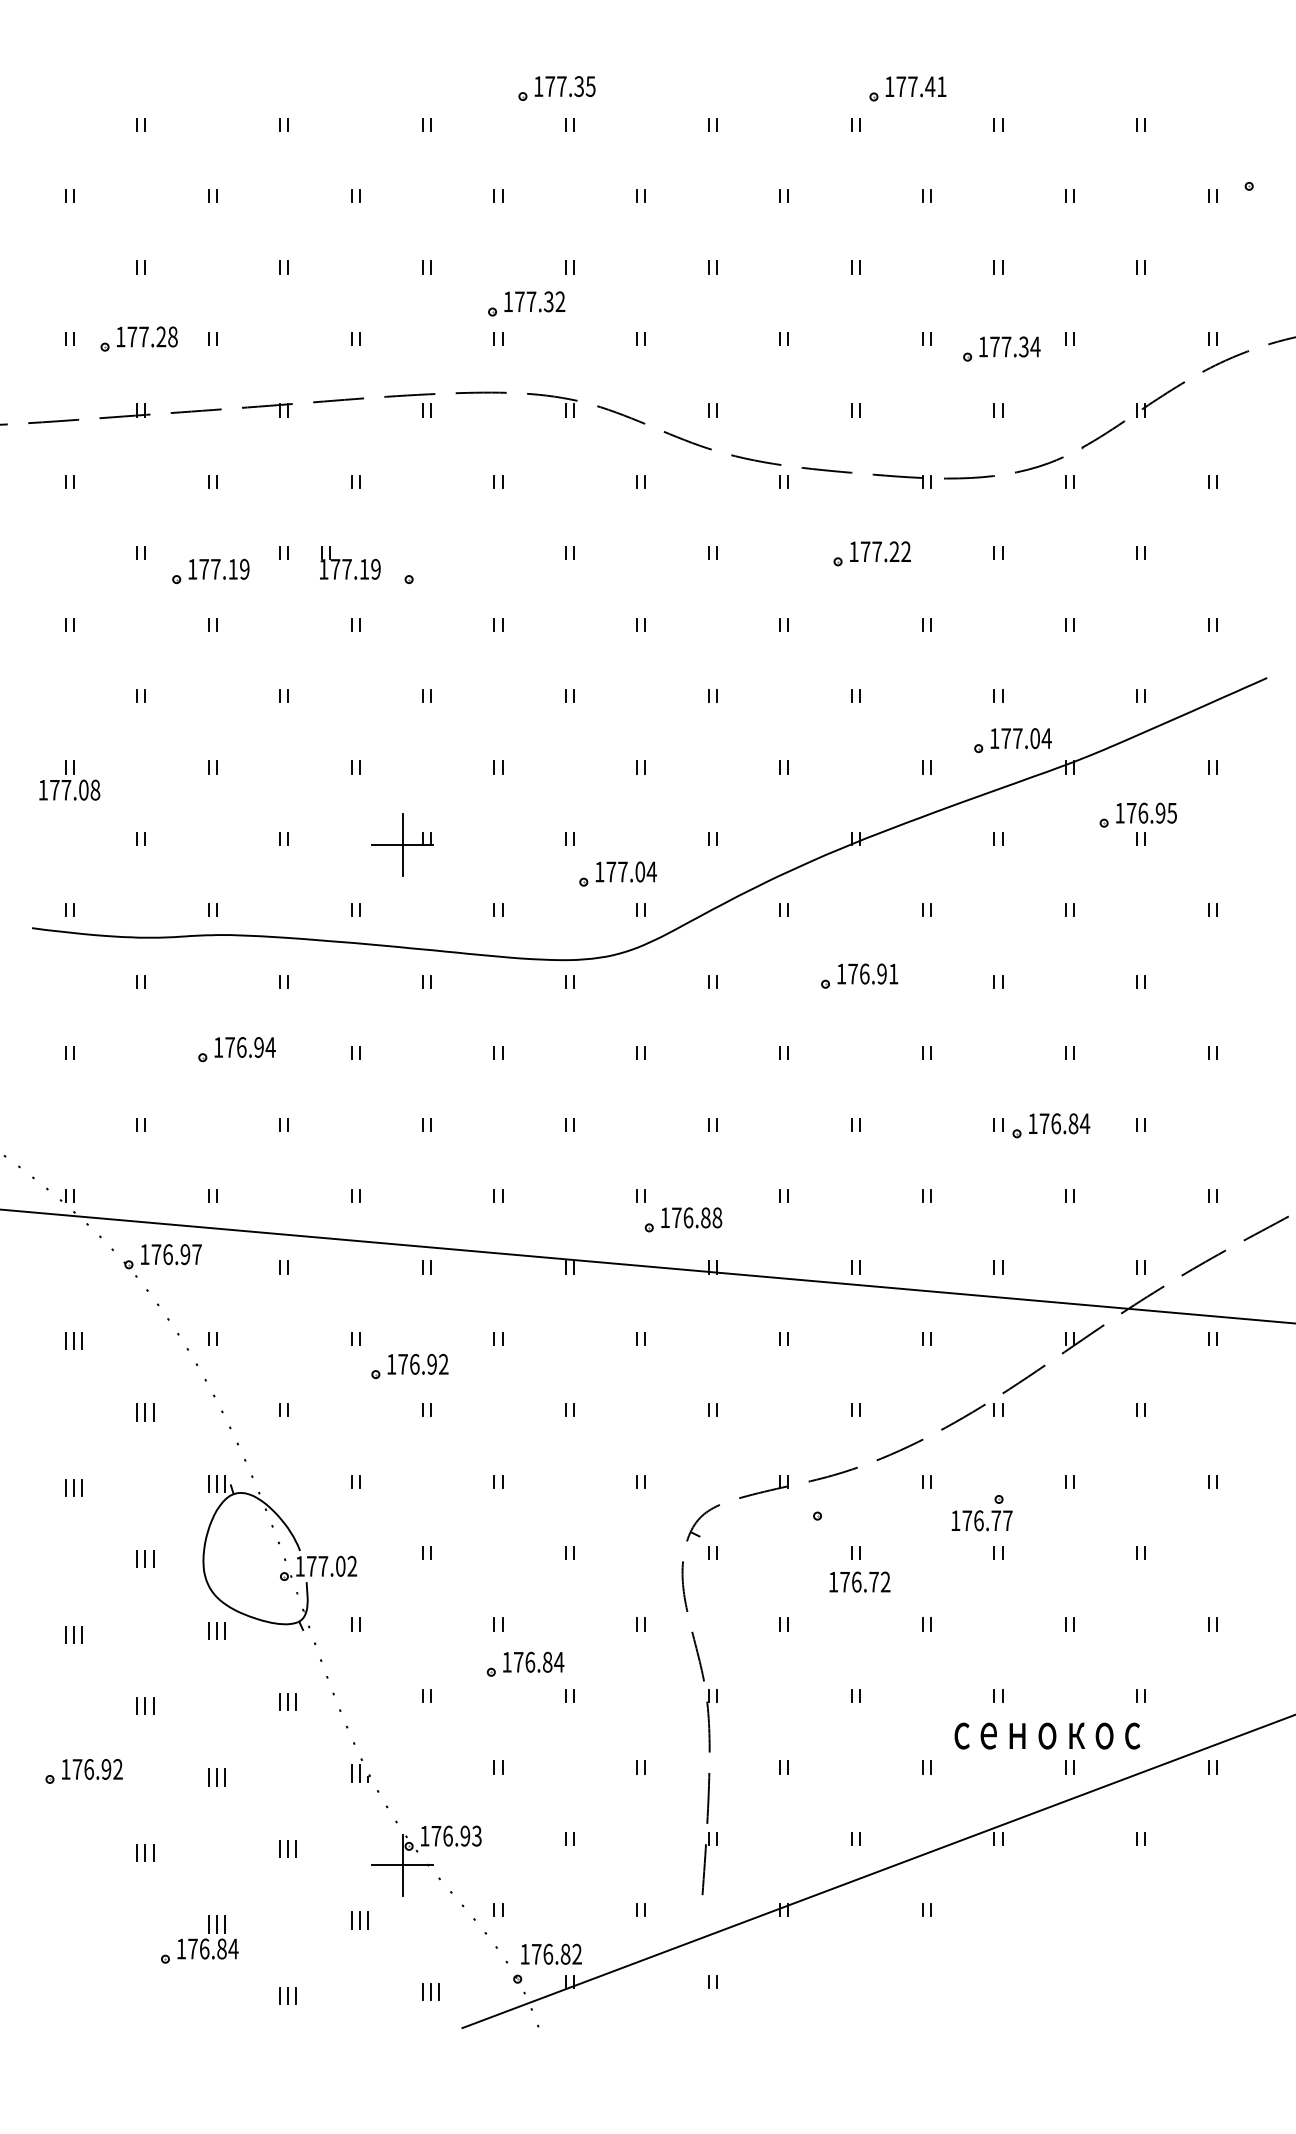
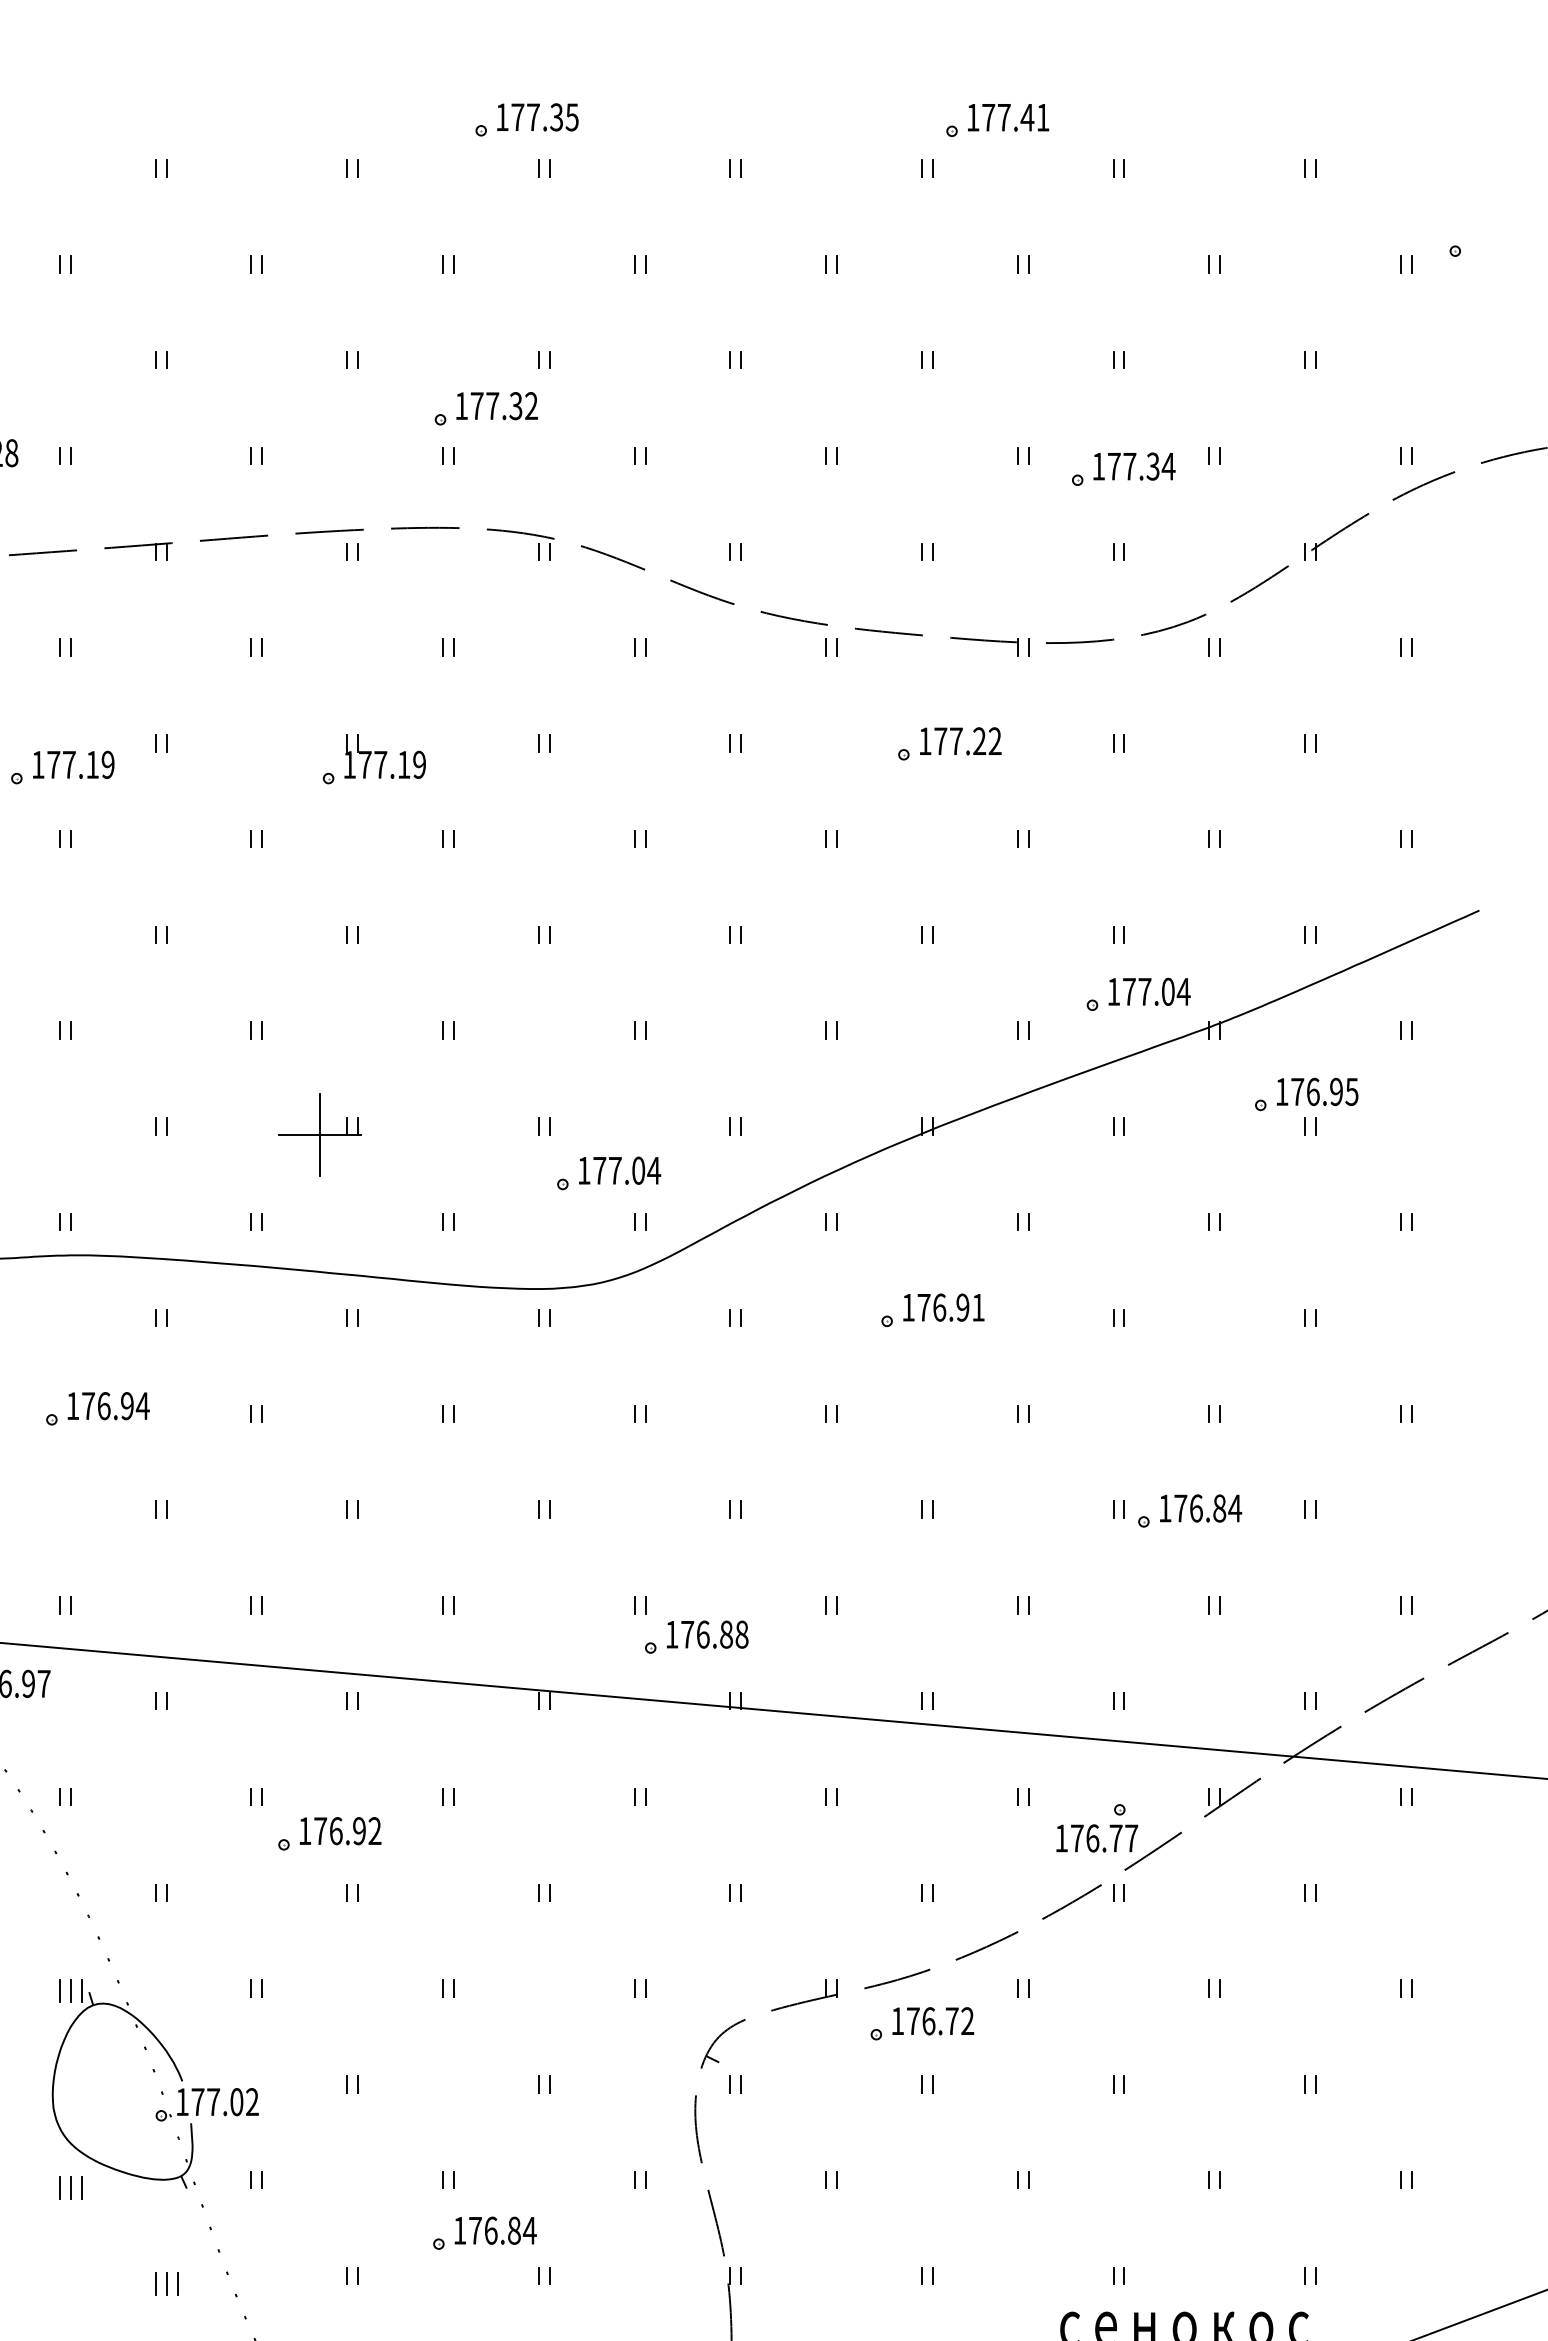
part: (350, 562) -> (385, 755), moved
part: (981, 1513) -> (1096, 1828), moved
text: (859, 1581) -> (932, 2020), moved

